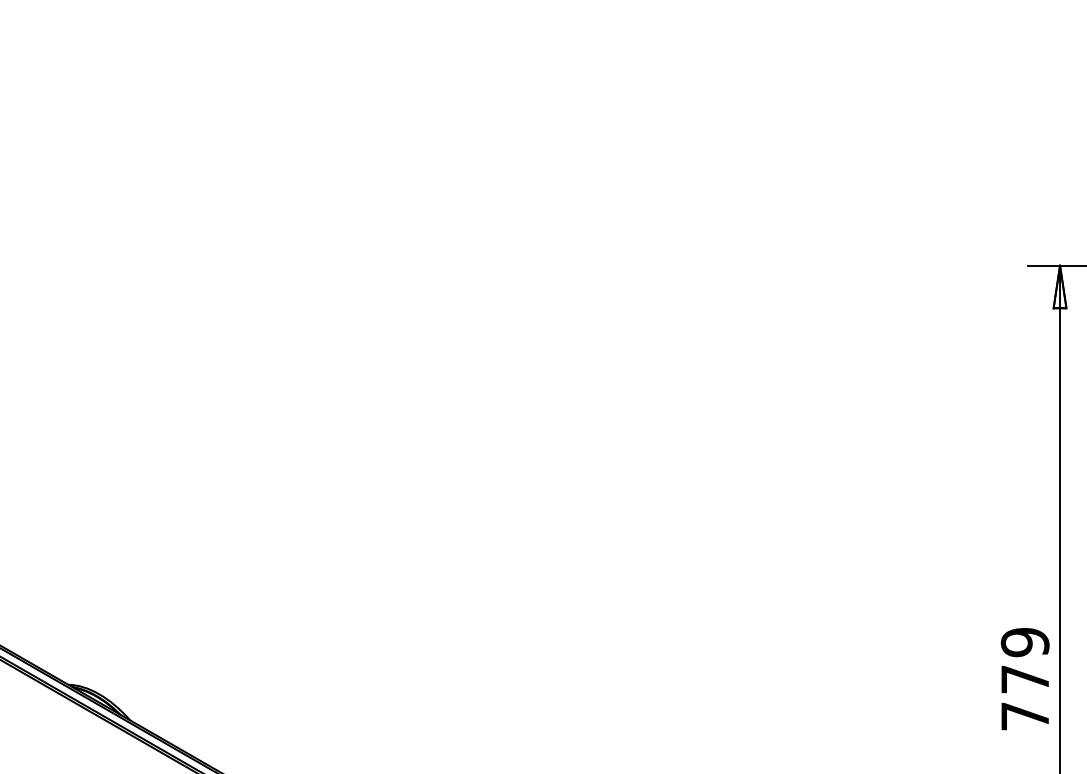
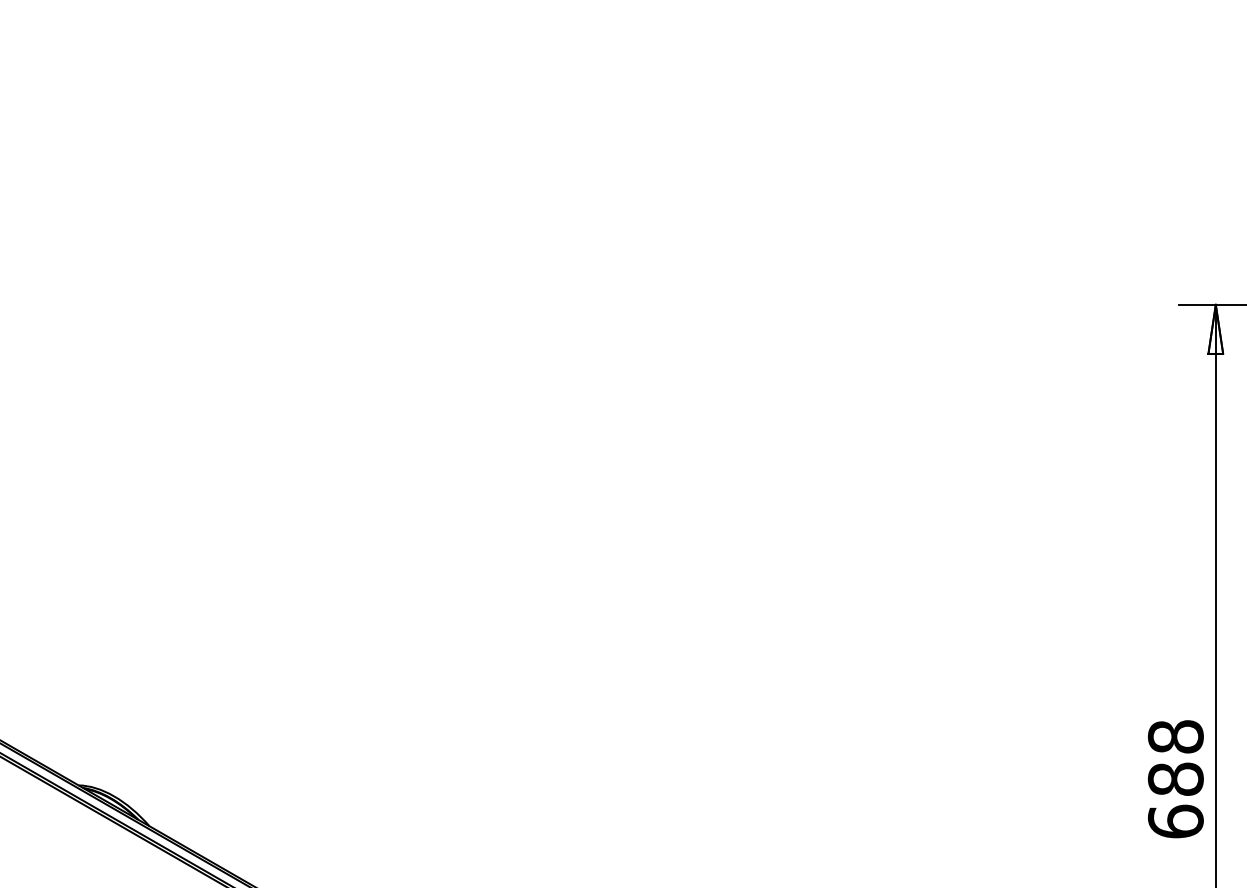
text: (1024, 679) -> (1175, 779), 779 -> 688

